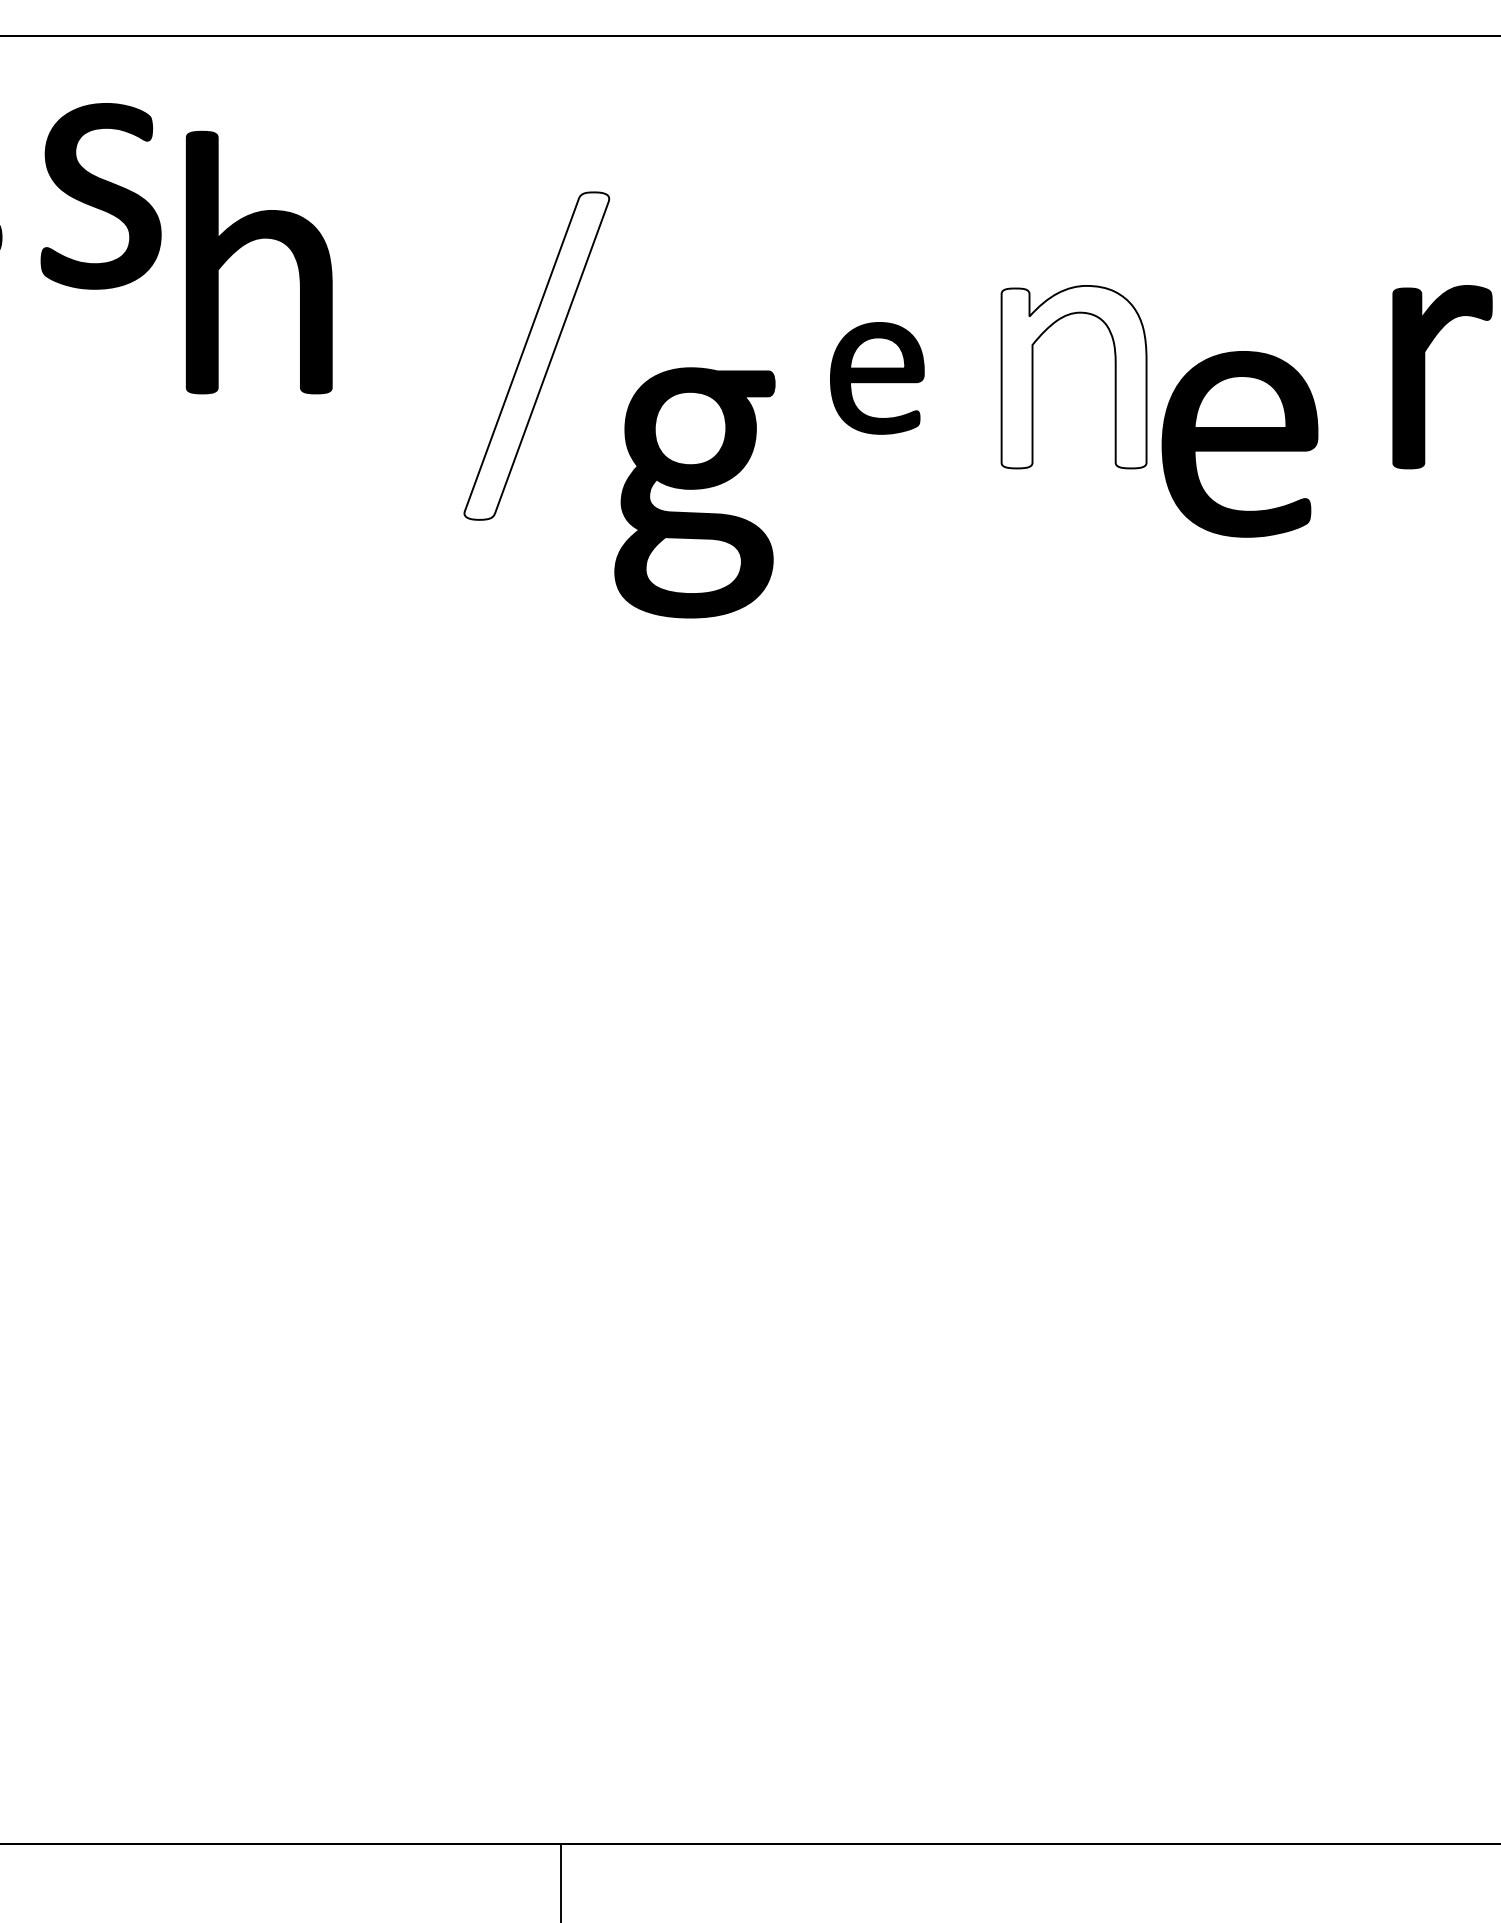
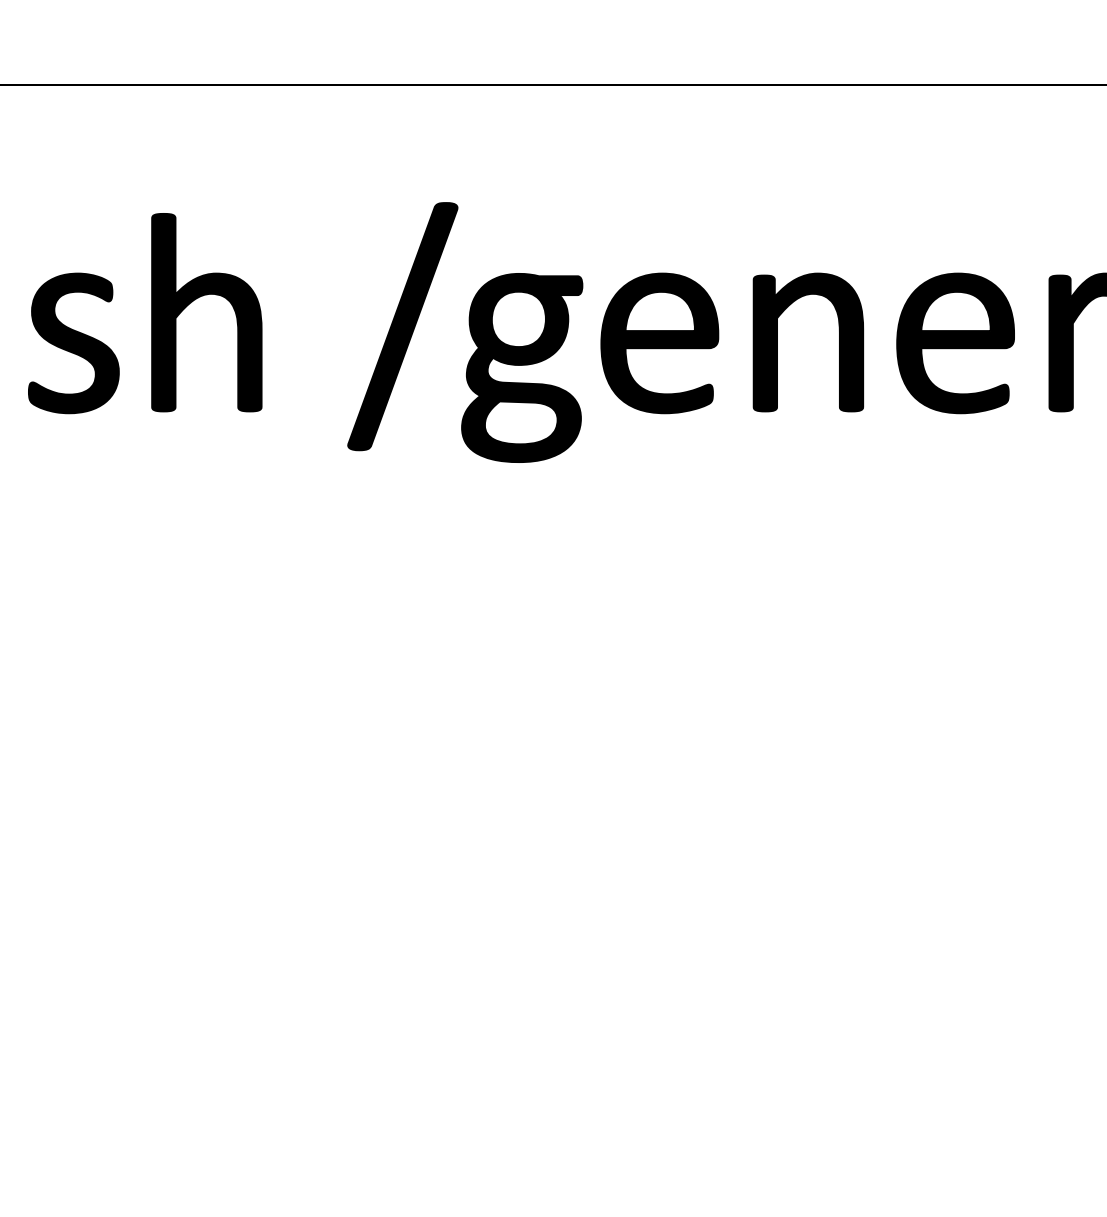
part: (100, 196) -> (73, 343), moved
part: (248, 243) -> (198, 298), moved
fill: (536, 355) -> (402, 326), added
fill: (1073, 376) -> (808, 342), added
part: (877, 378) -> (660, 343), size x1.67
part: (1239, 444) -> (955, 343), moved
part: (694, 492) -> (521, 367), moved

